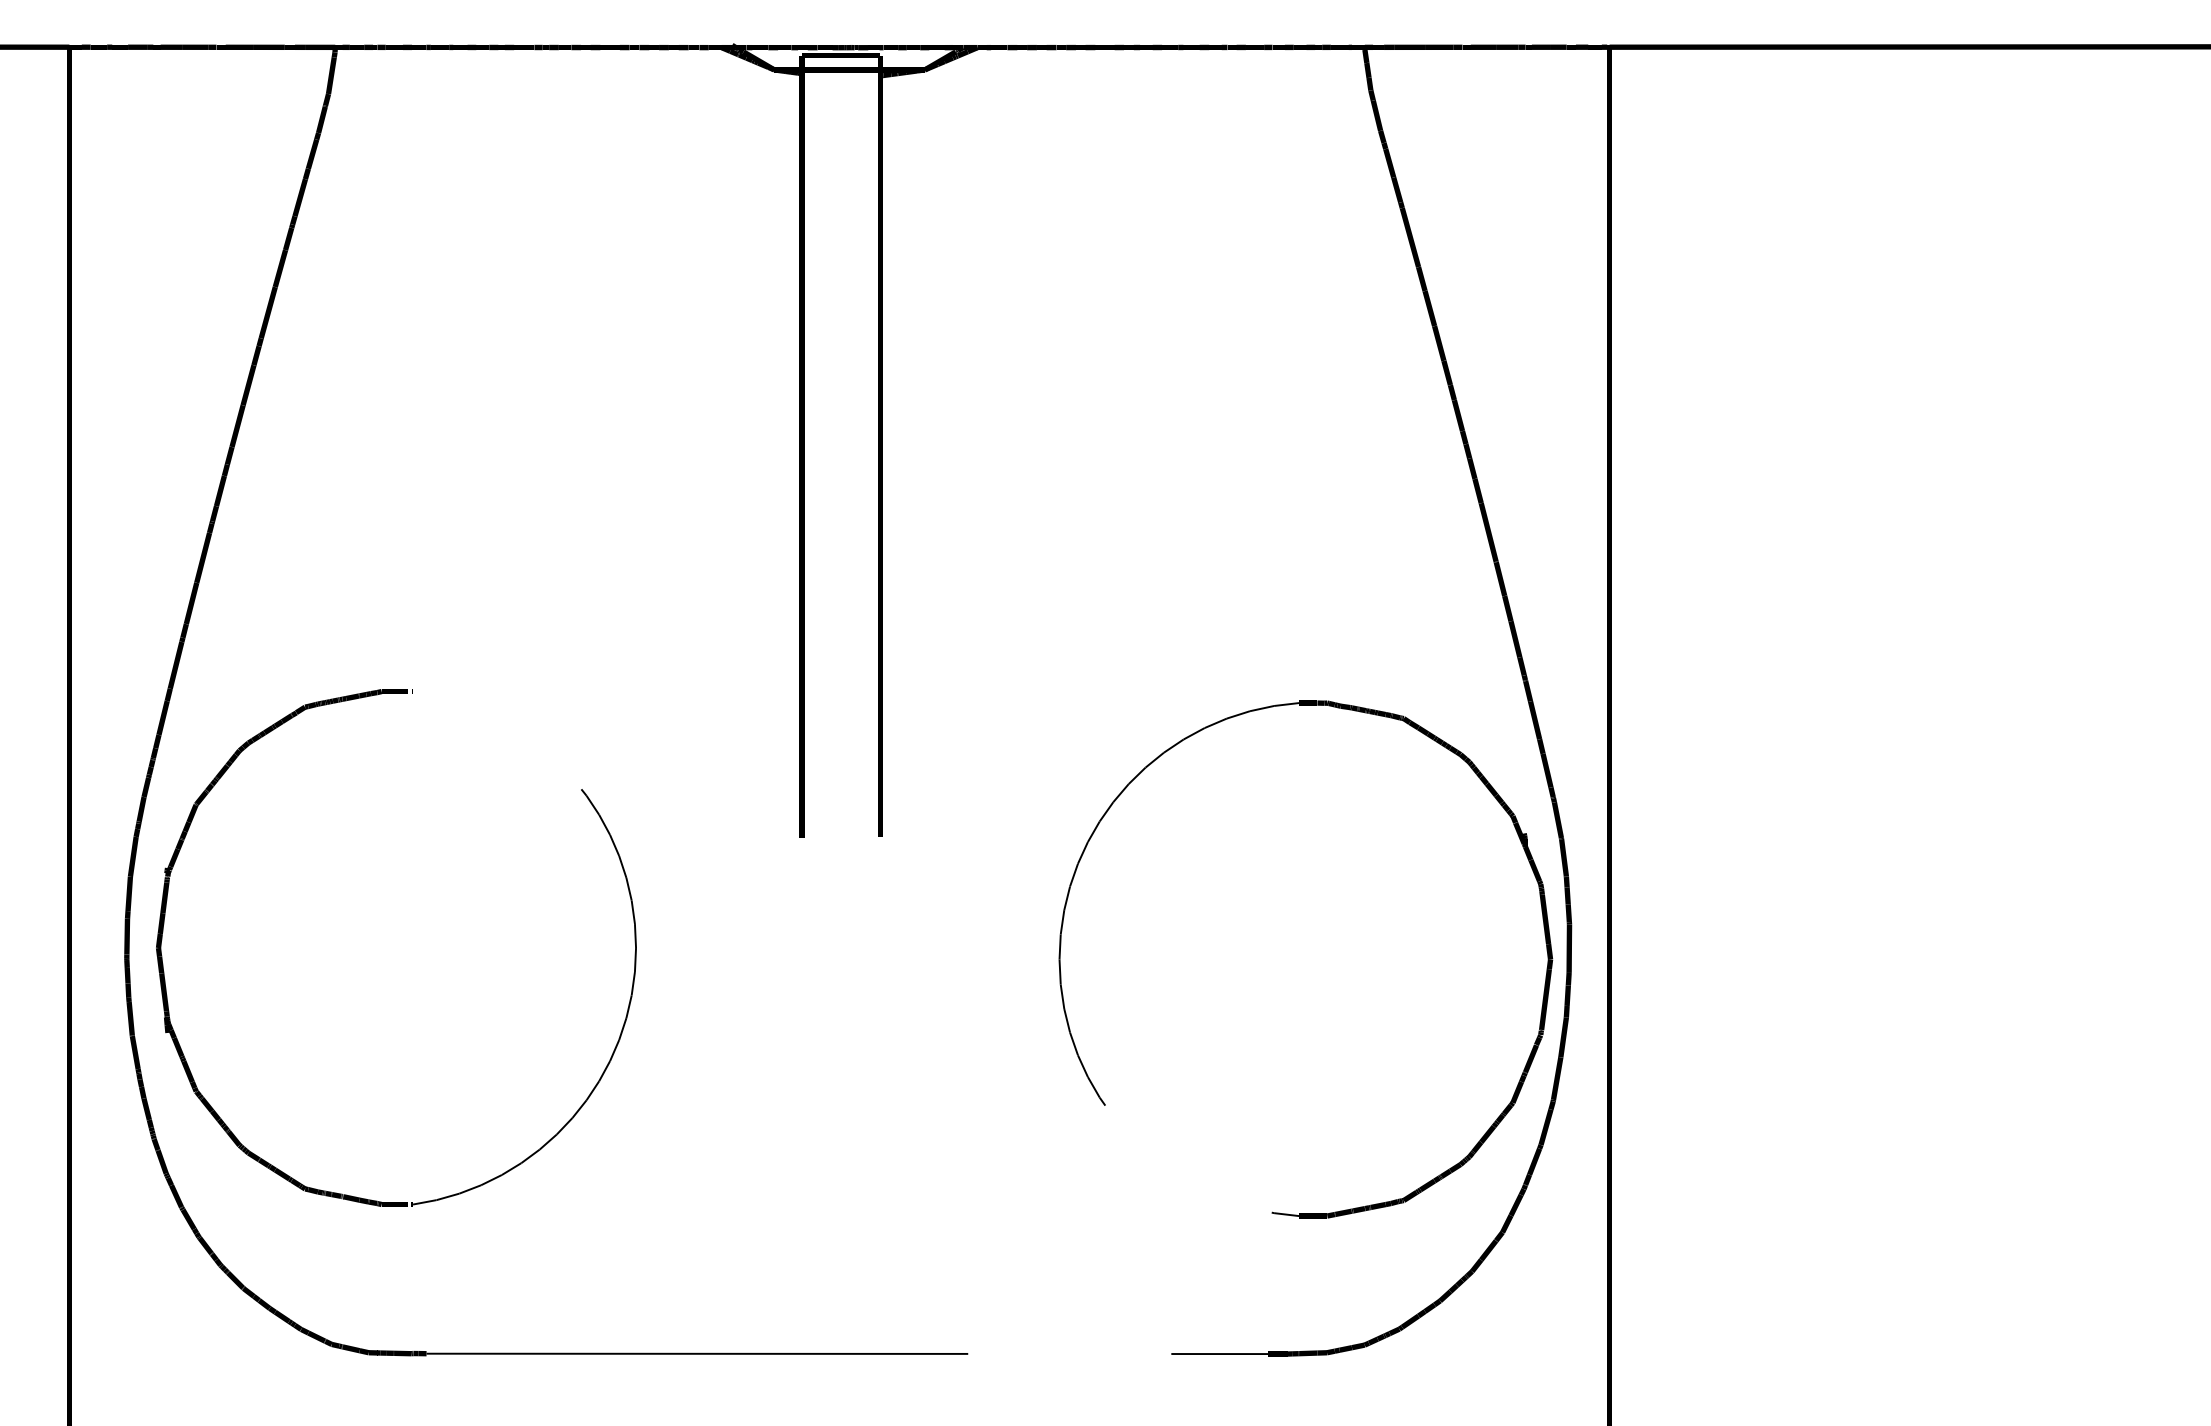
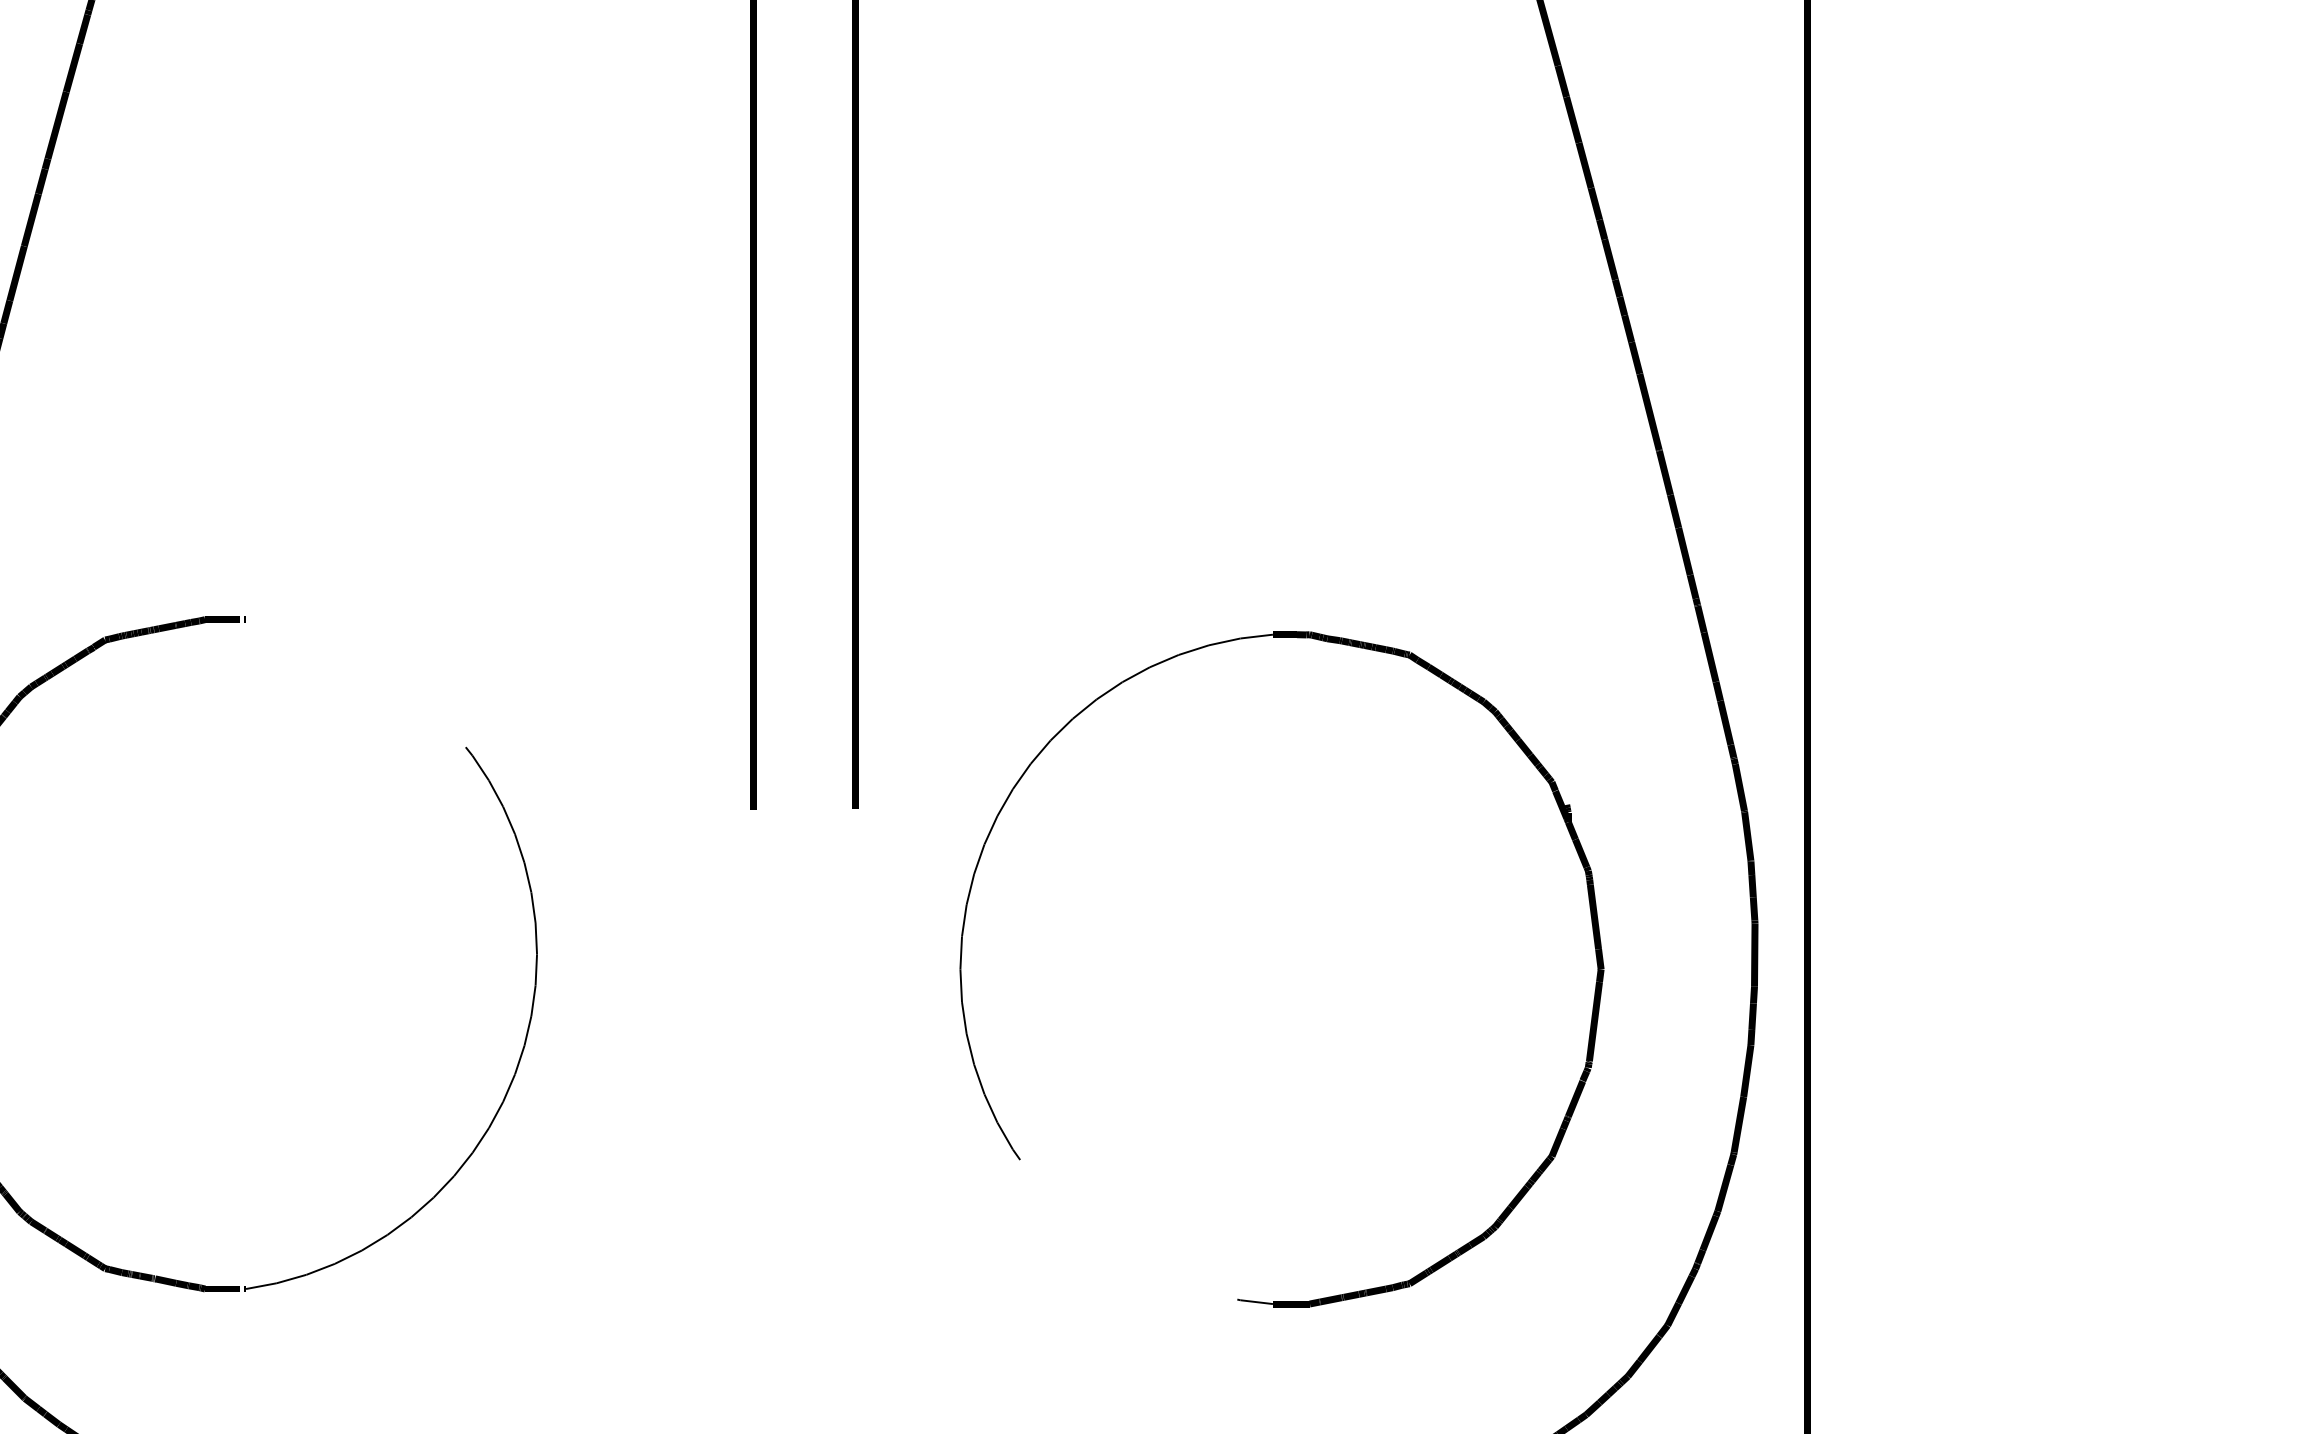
part: (1543, 927) -> (1591, 927), moved

